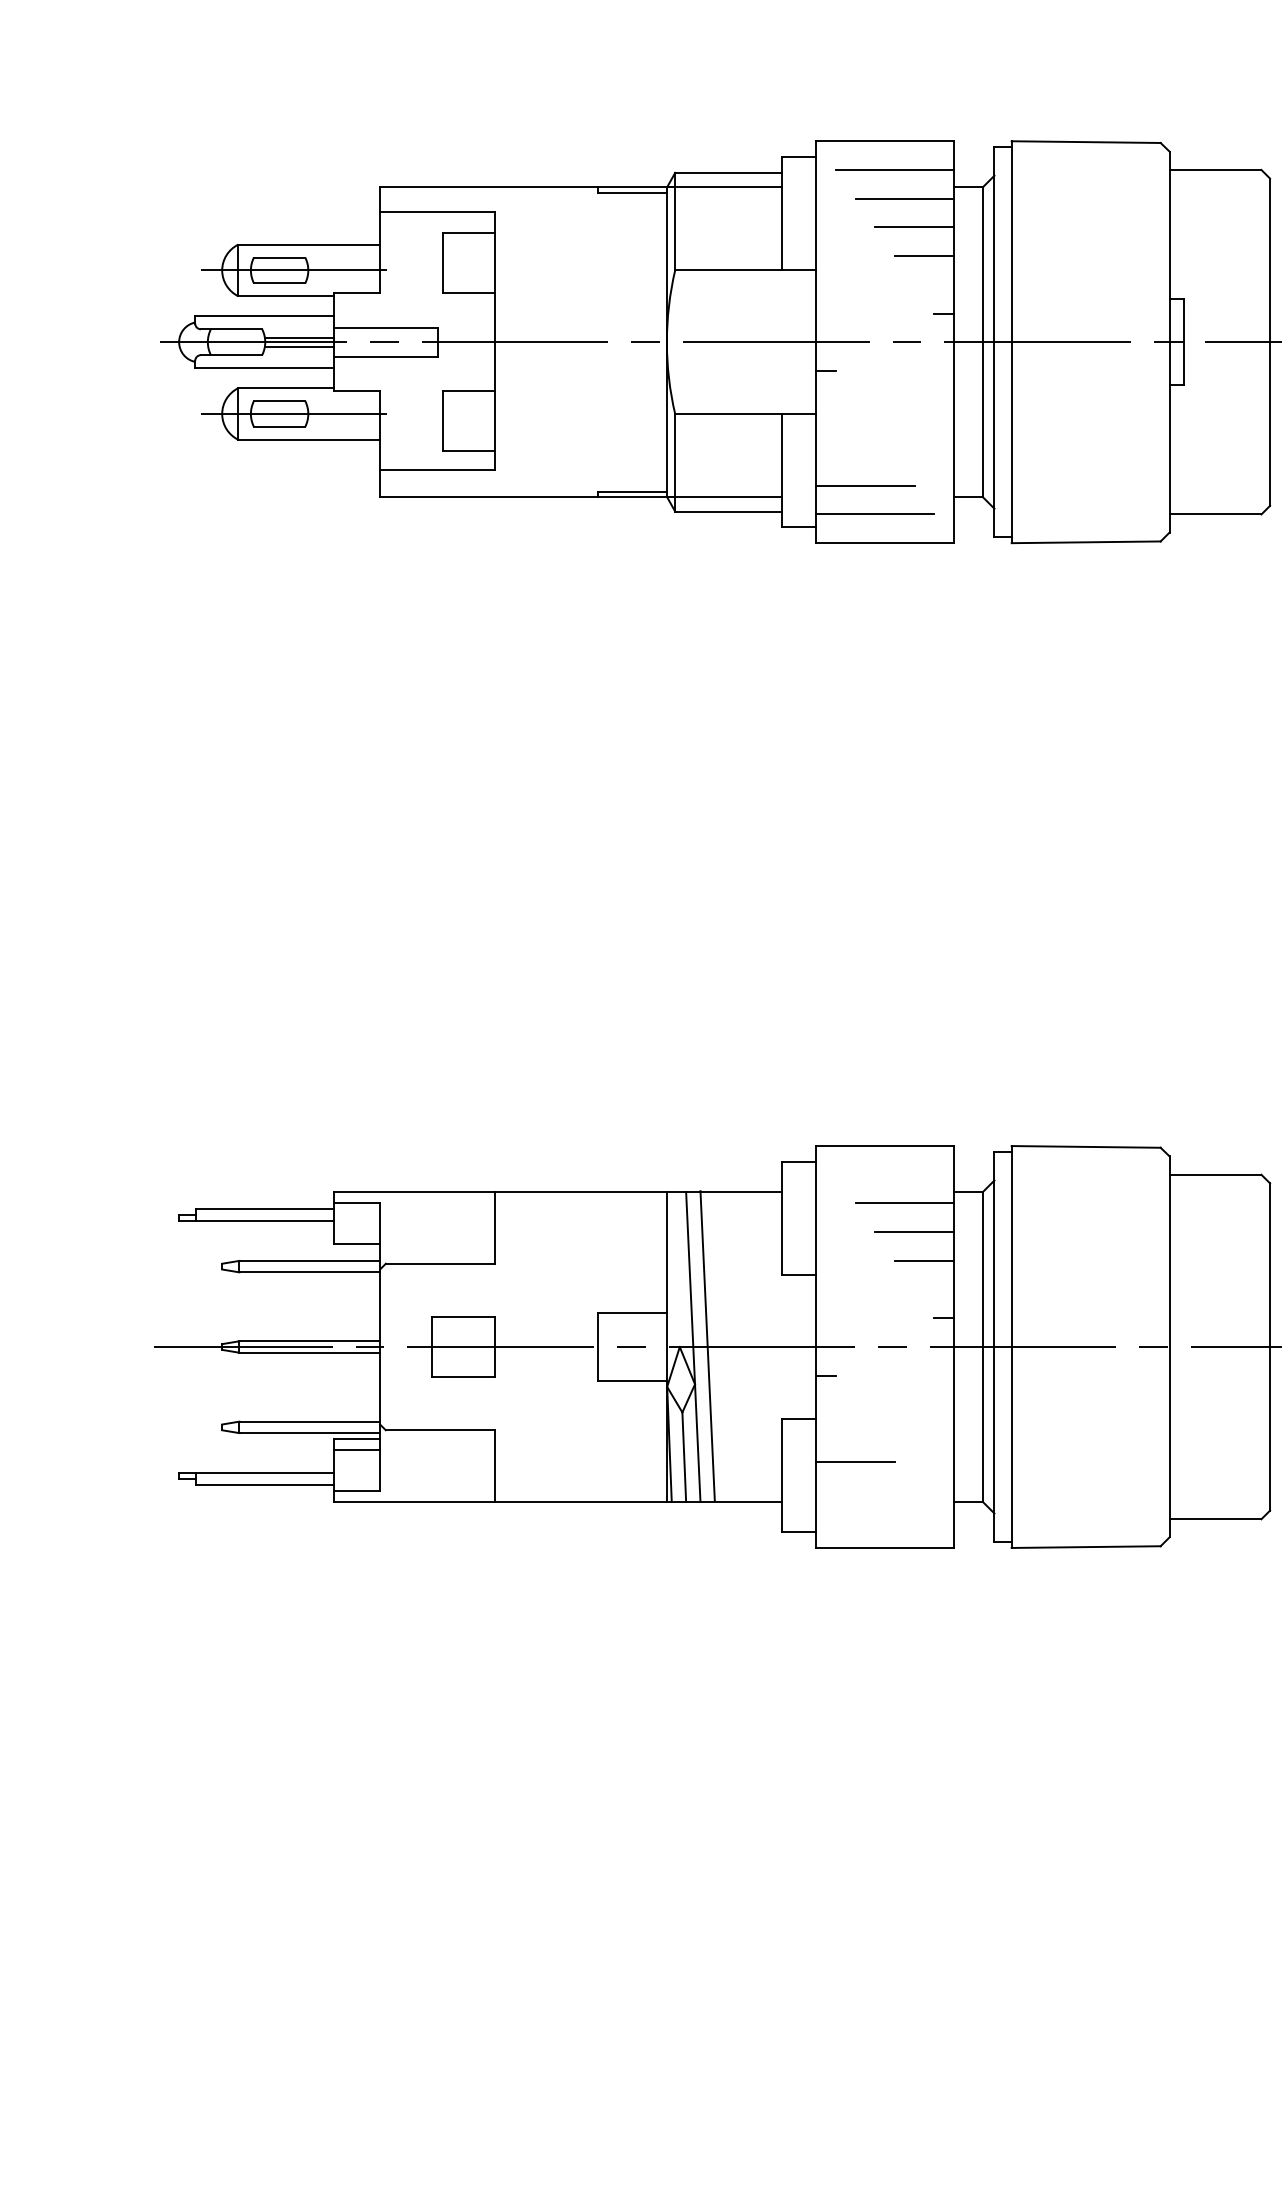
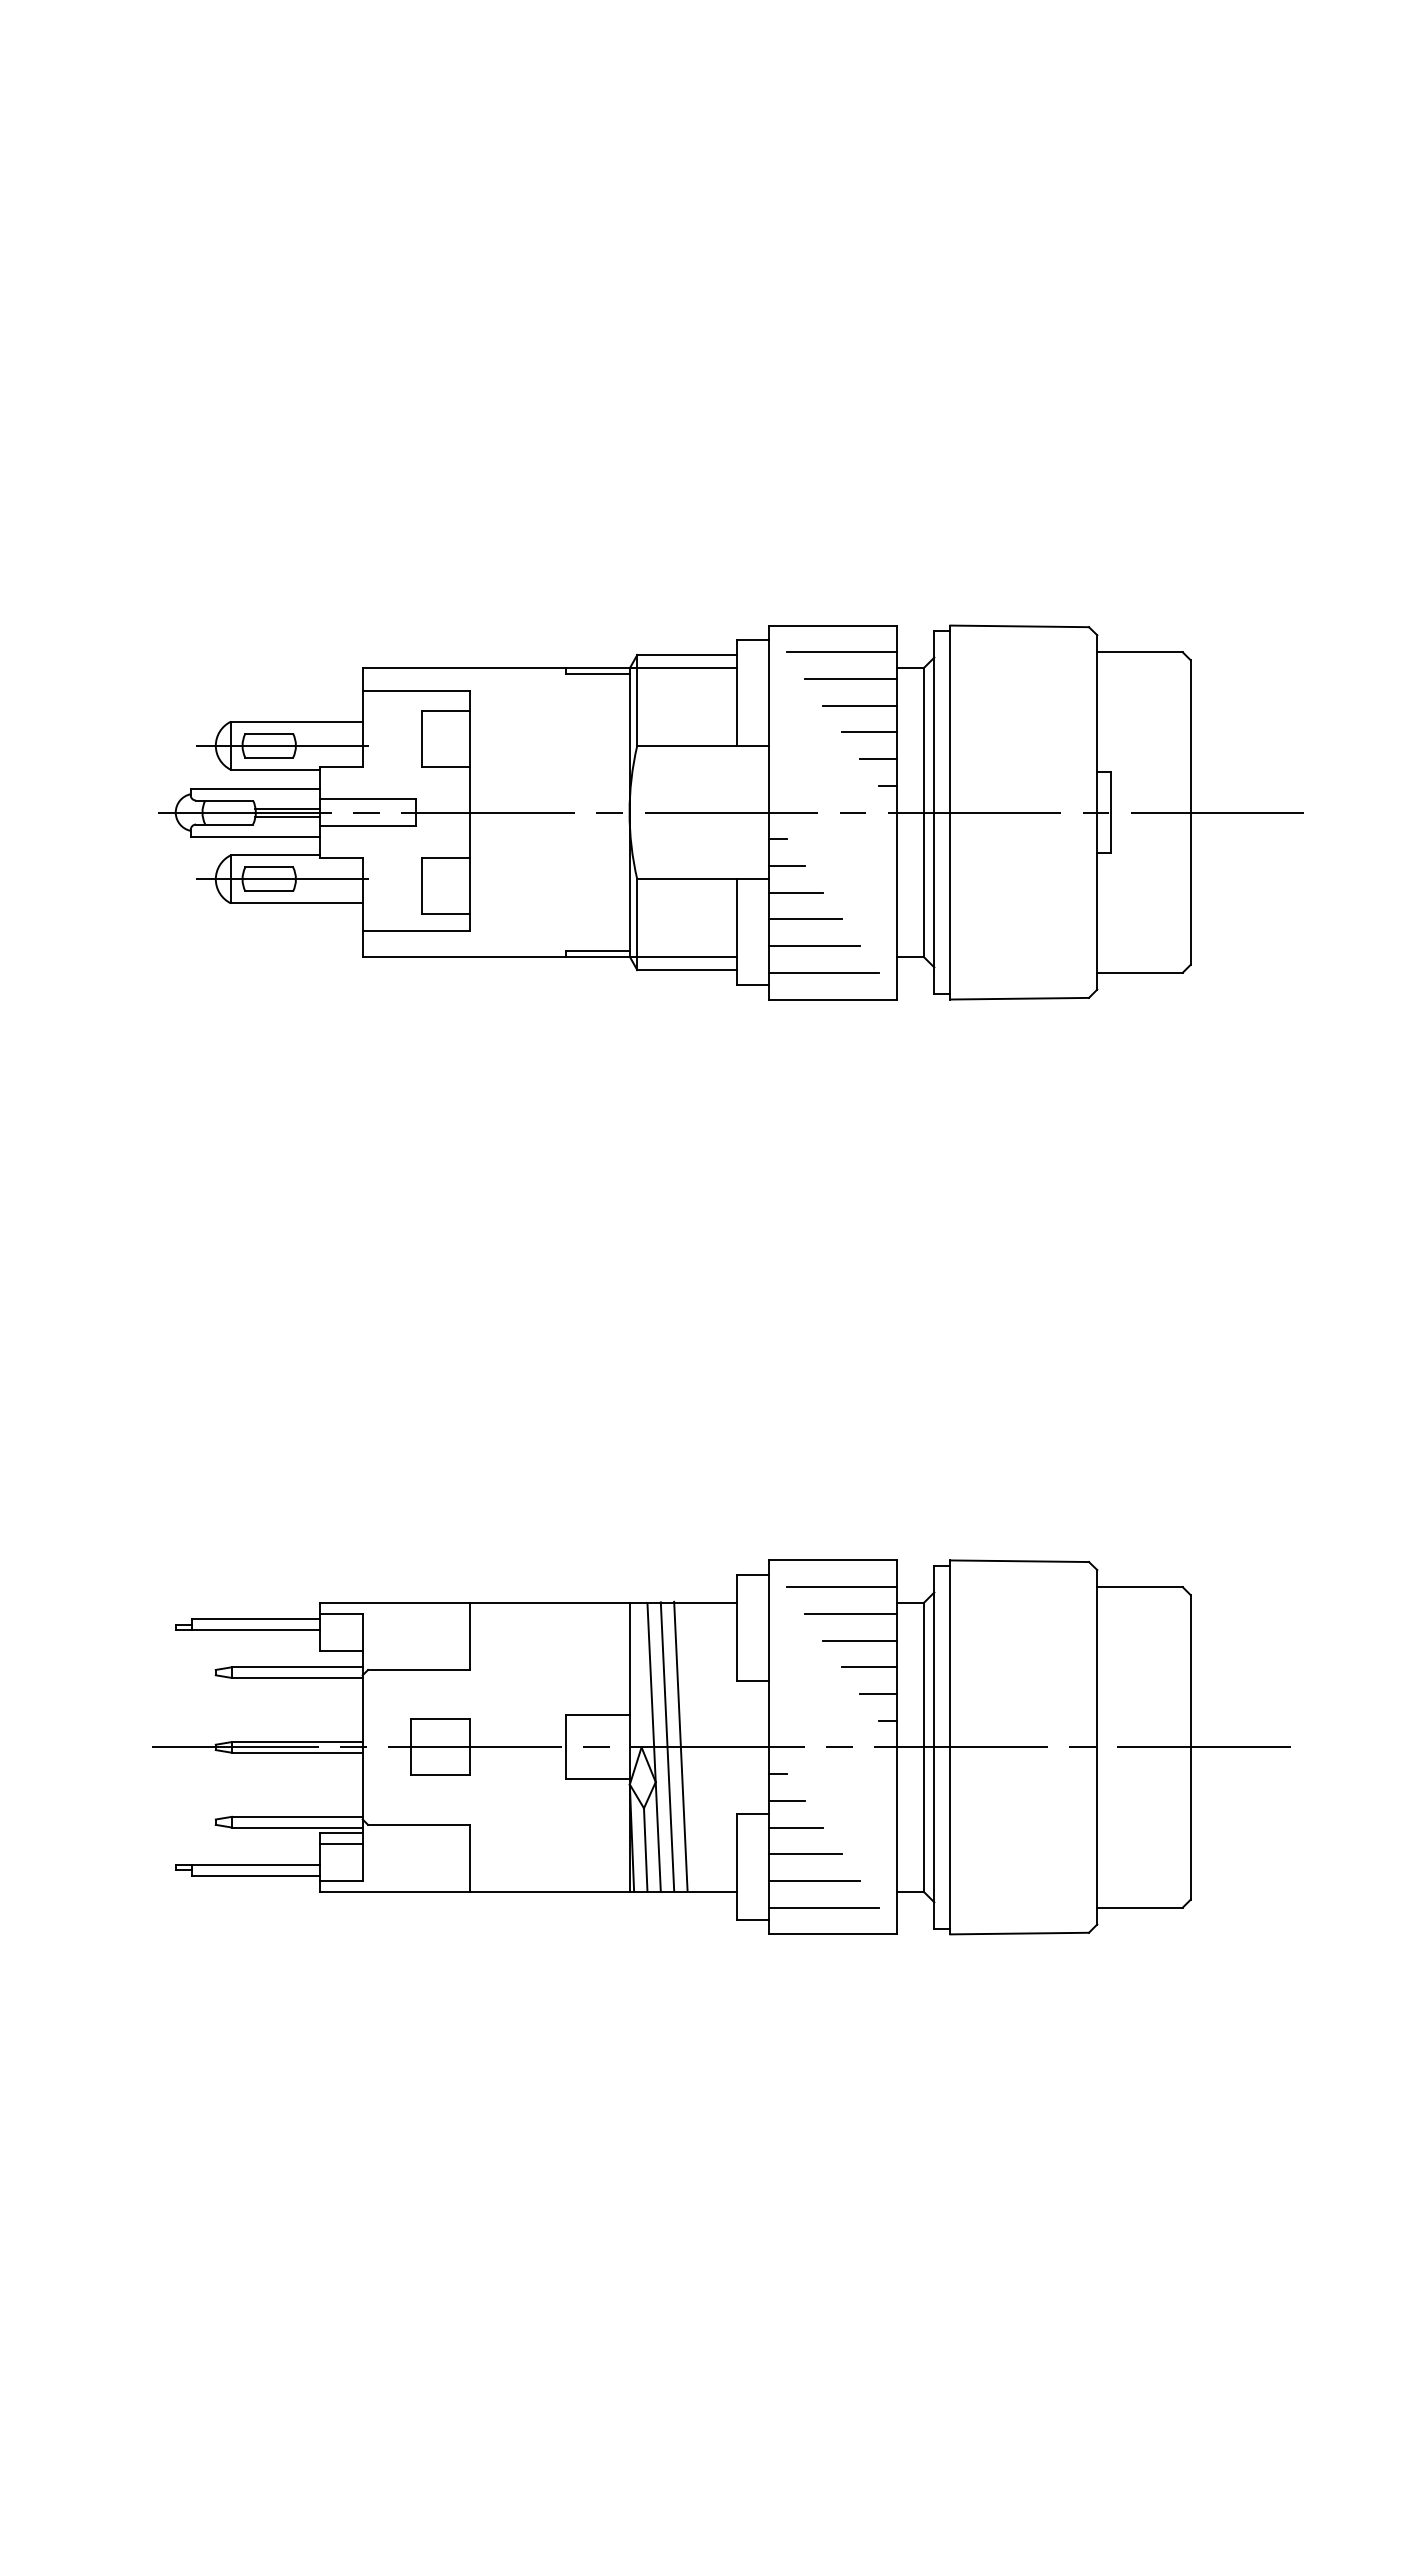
line: (934, 285) -> (878, 759), added
line: (835, 399) -> (786, 865), added
line: (845, 428) -> (795, 892), added
line: (854, 457) -> (804, 919), added
line: (894, 1175) -> (841, 1587), added
line: (934, 1289) -> (878, 1693), added
line: (721, 1344) -> (680, 1745), added
line: (835, 1404) -> (786, 1800), added
line: (845, 1433) -> (795, 1827), added
line: (865, 1490) -> (814, 1880), added
line: (875, 1519) -> (823, 1907), added

